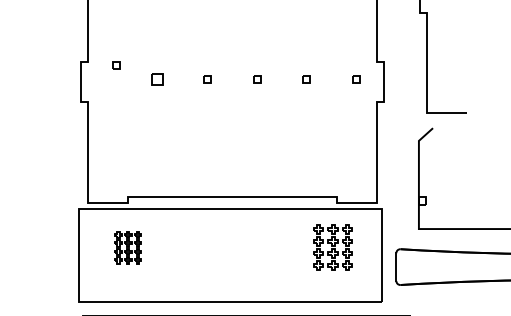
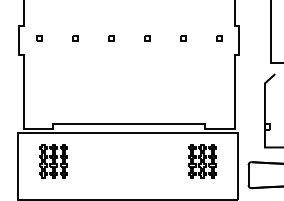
part: (116, 65) -> (39, 38), moved
part: (158, 79) -> (75, 38), size x0.62
part: (128, 247) -> (53, 160), size x1.43

